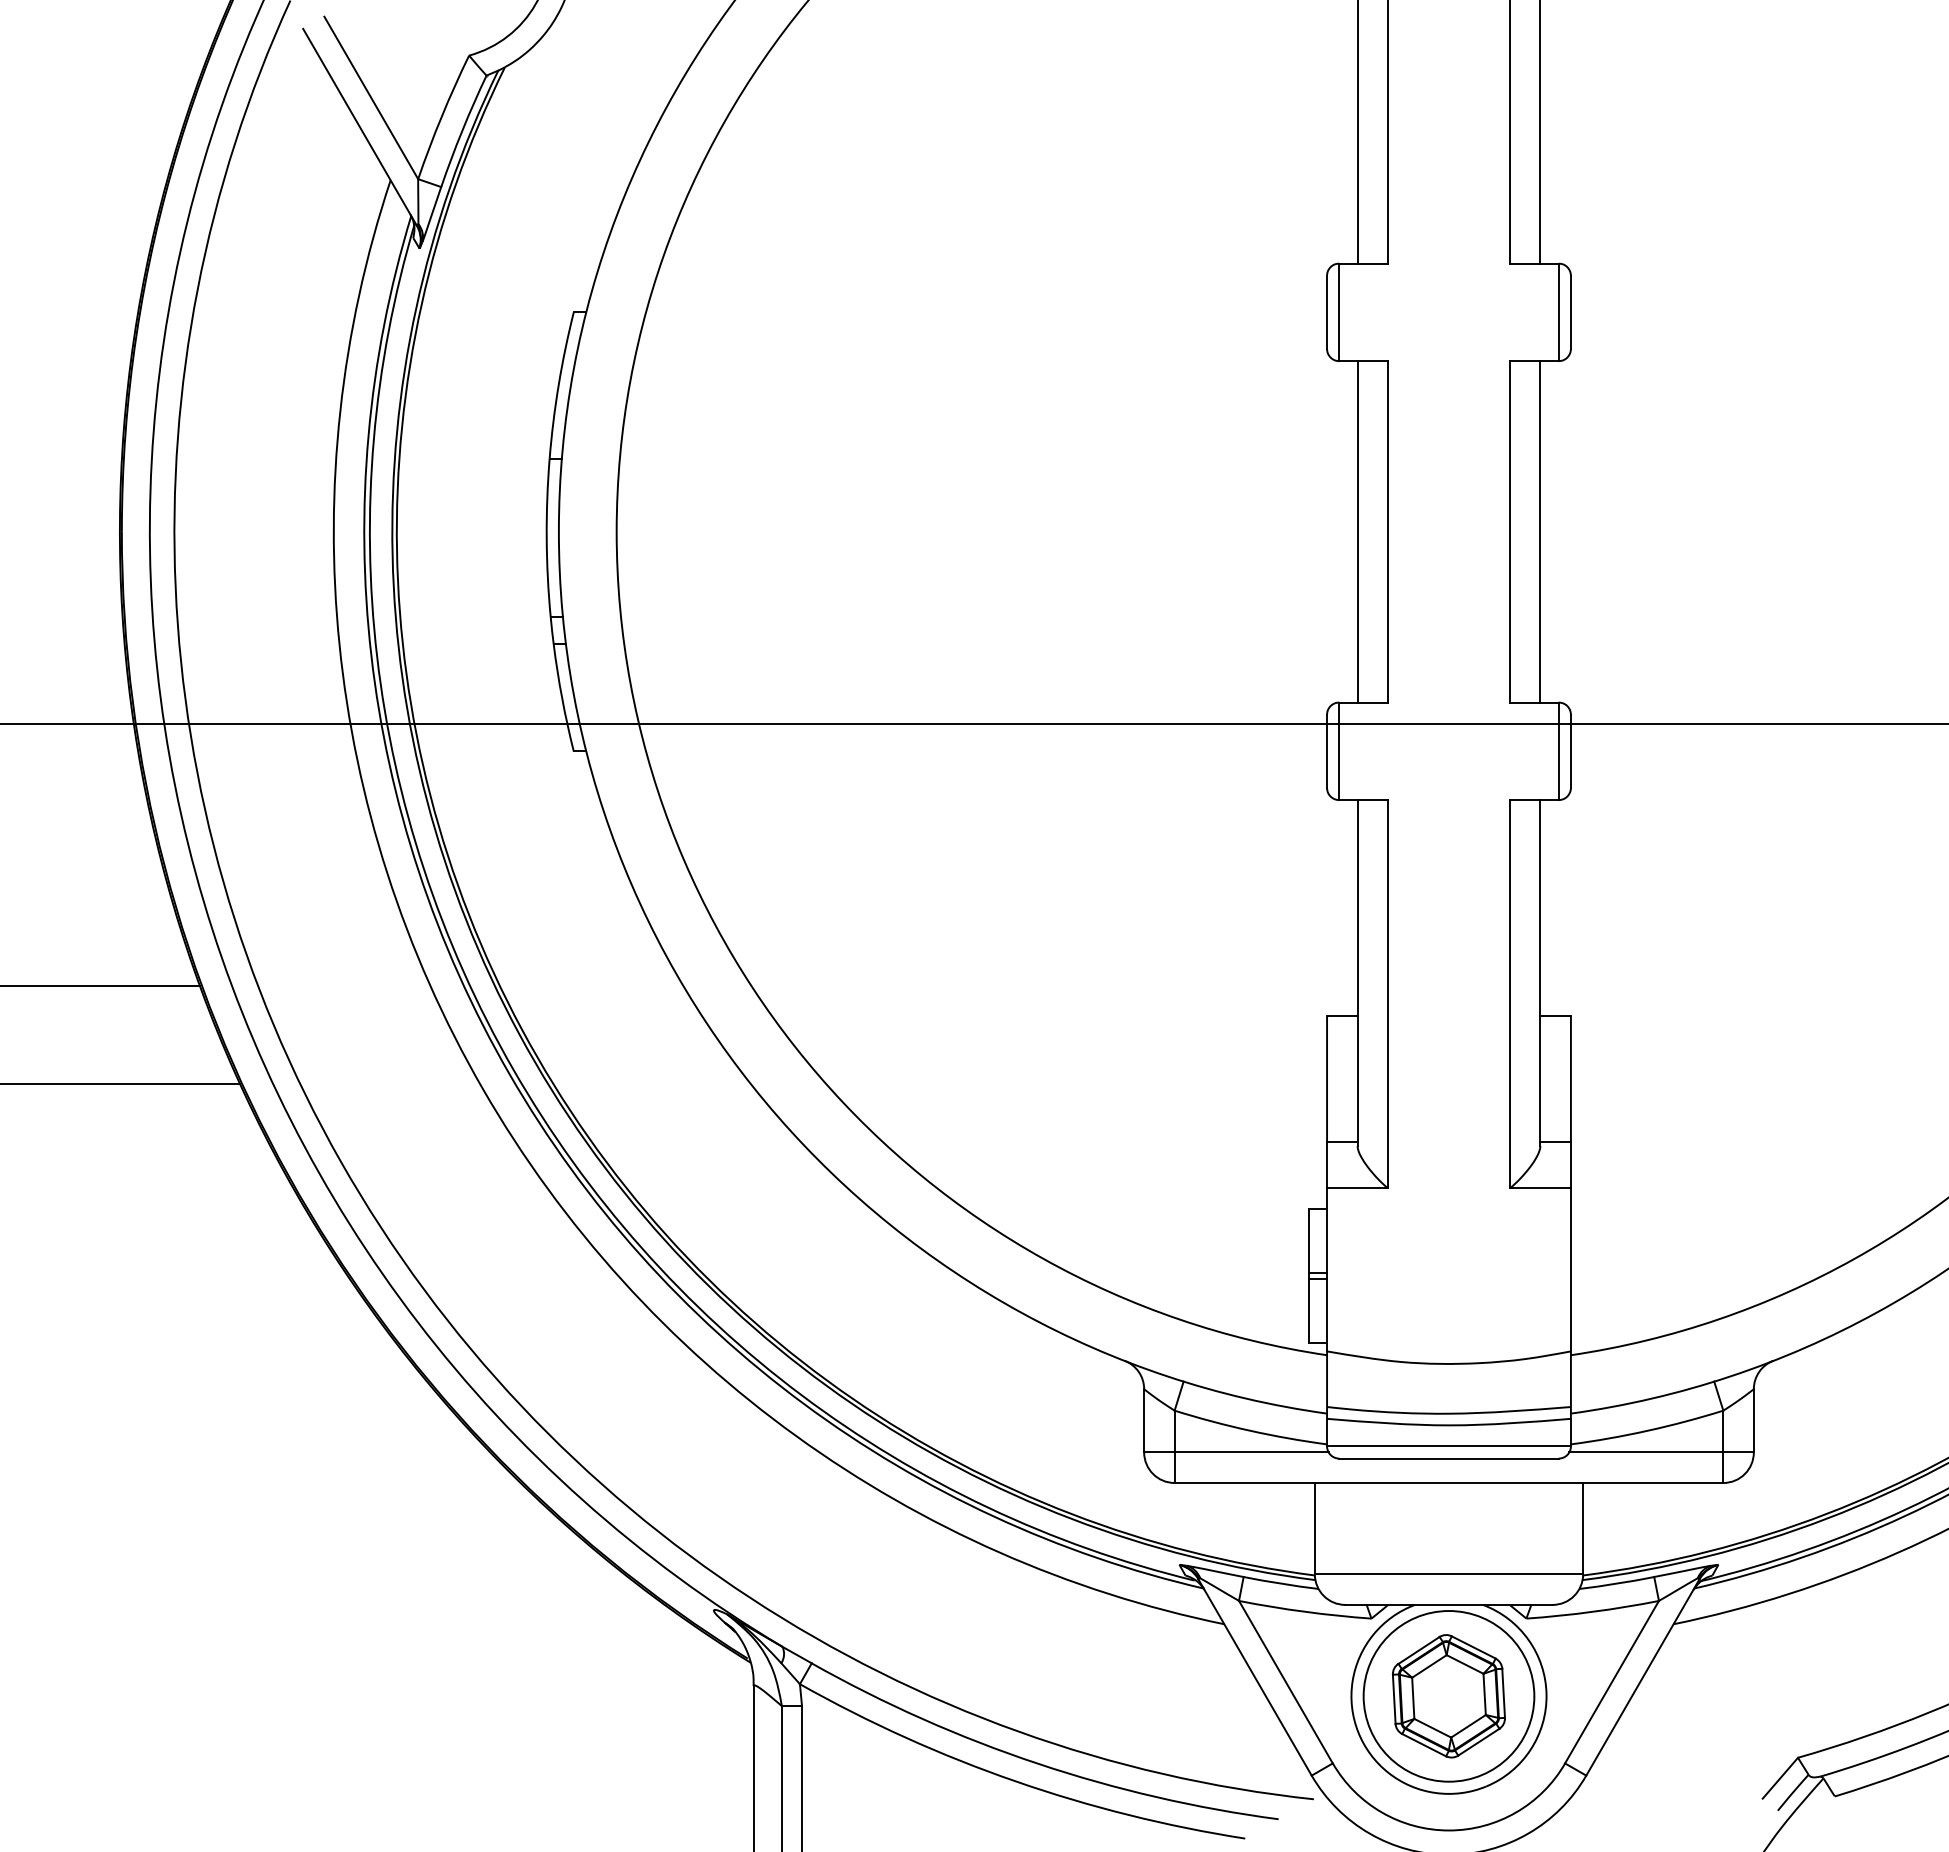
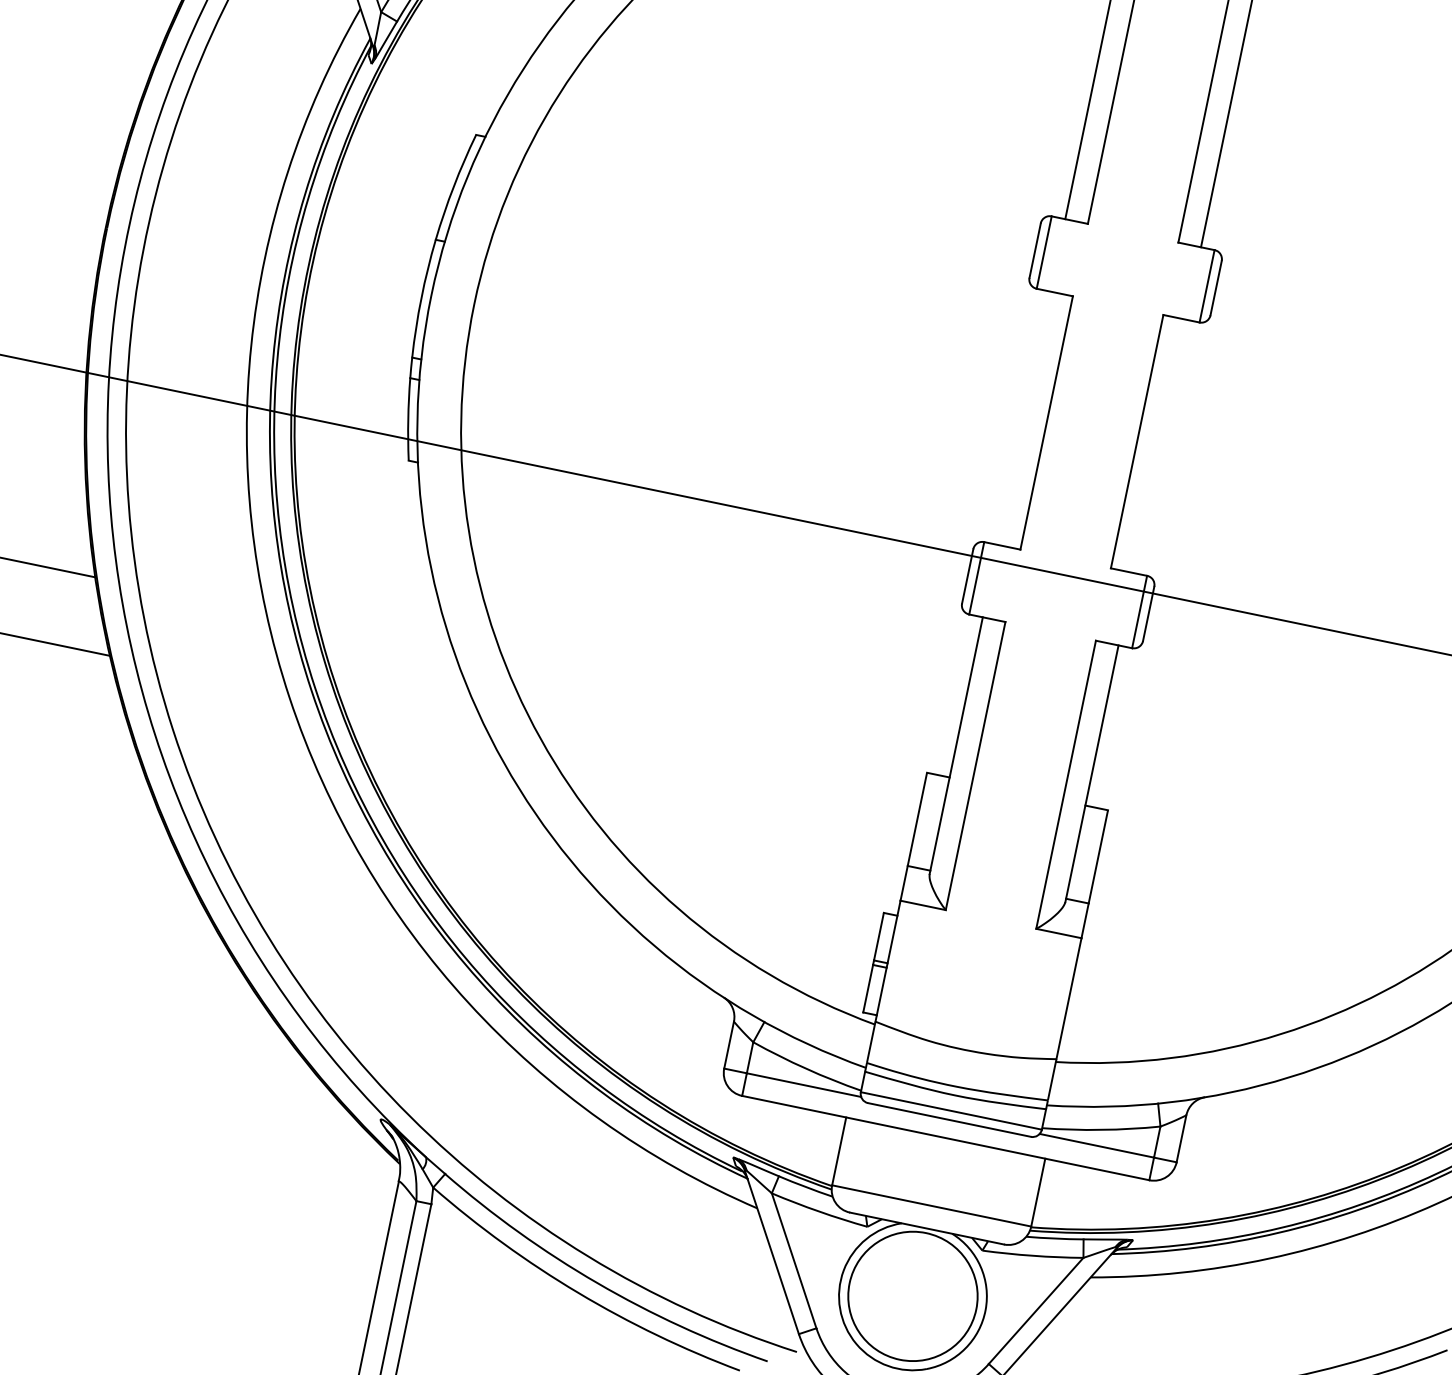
line: (1357, 531) -> (1024, 417), removed
line: (1540, 531) -> (1159, 446), removed
part: (1448, 1696) -> (912, 1296), removed

